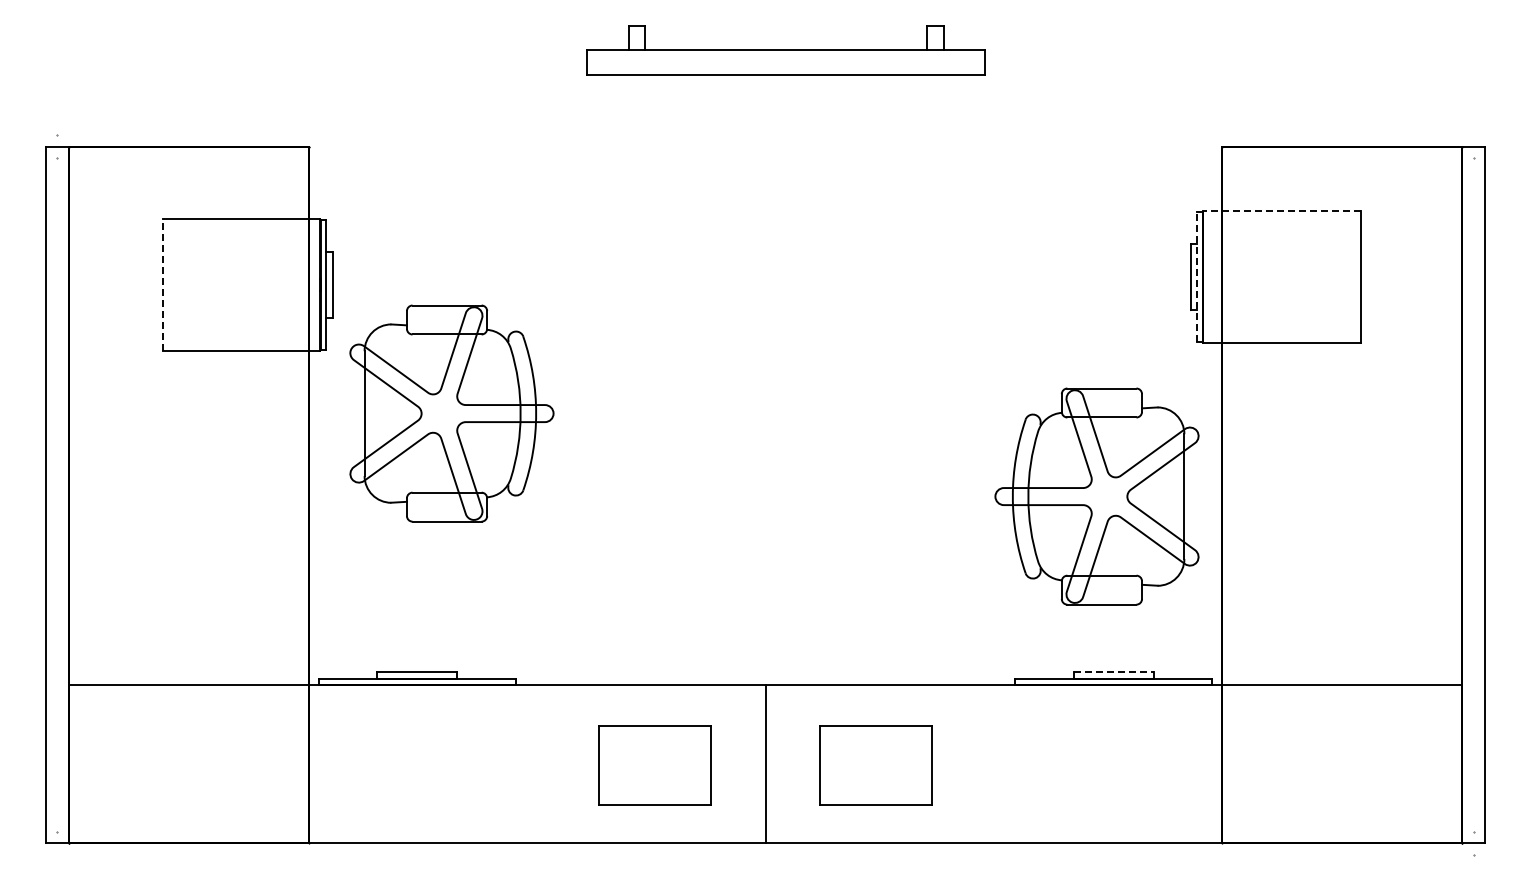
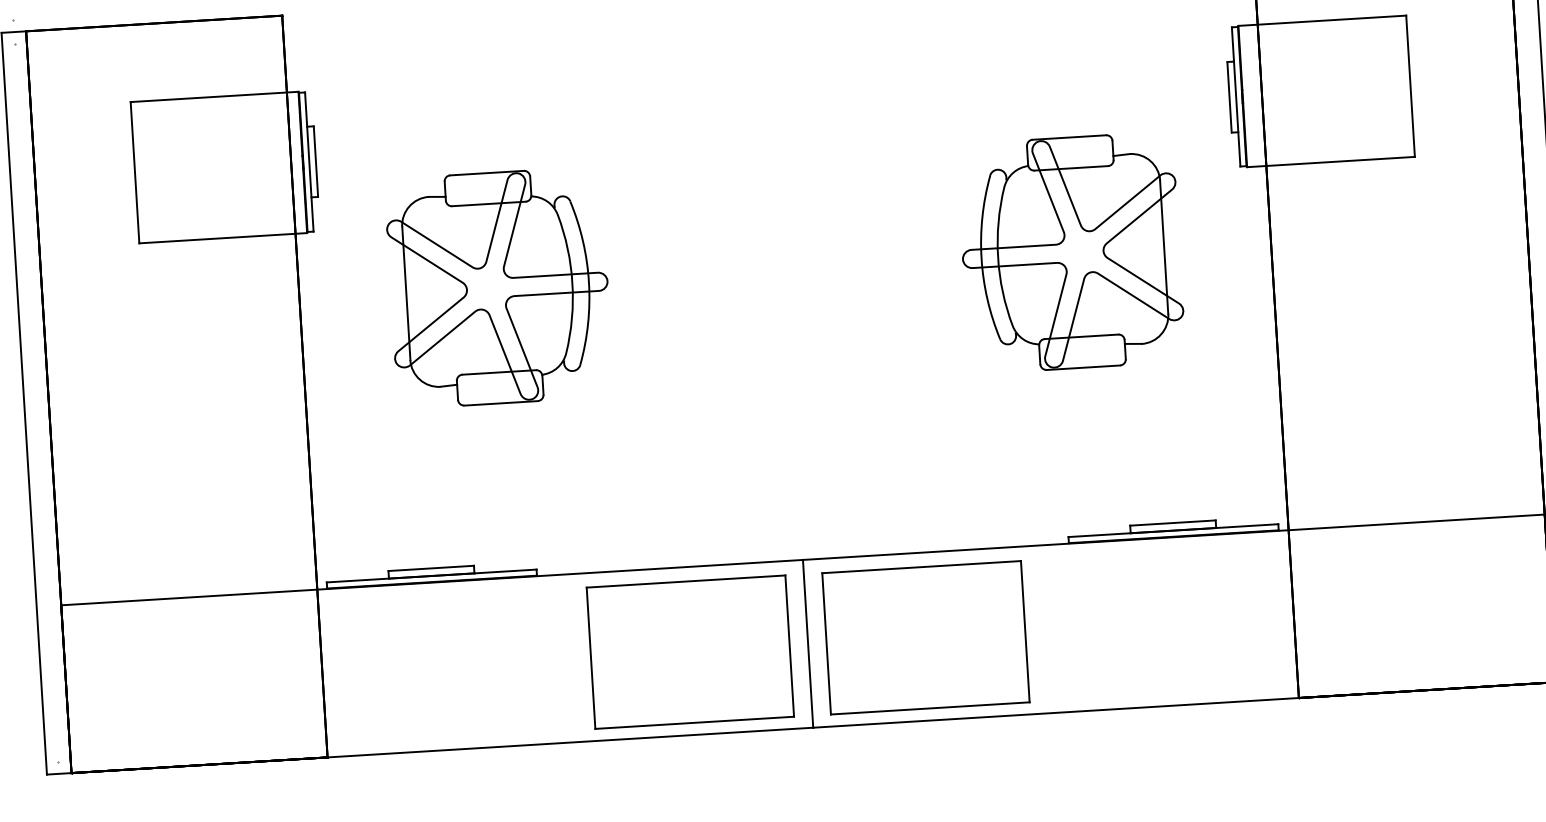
line: (1282, 210) -> (1322, 20), dashed -> solid
line: (1197, 276) -> (1236, 96), dashed -> solid
line: (162, 284) -> (134, 172), dashed -> solid
part: (451, 413) -> (498, 287), moved
part: (1096, 496) -> (1070, 252), moved
line: (1114, 672) -> (1173, 523), dashed -> solid
part: (654, 765) -> (689, 652), size x1.67
part: (875, 765) -> (925, 637), size x1.67

